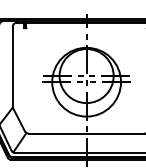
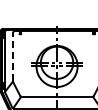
line: (12, 67) -> (12, 57), solid -> dashed

